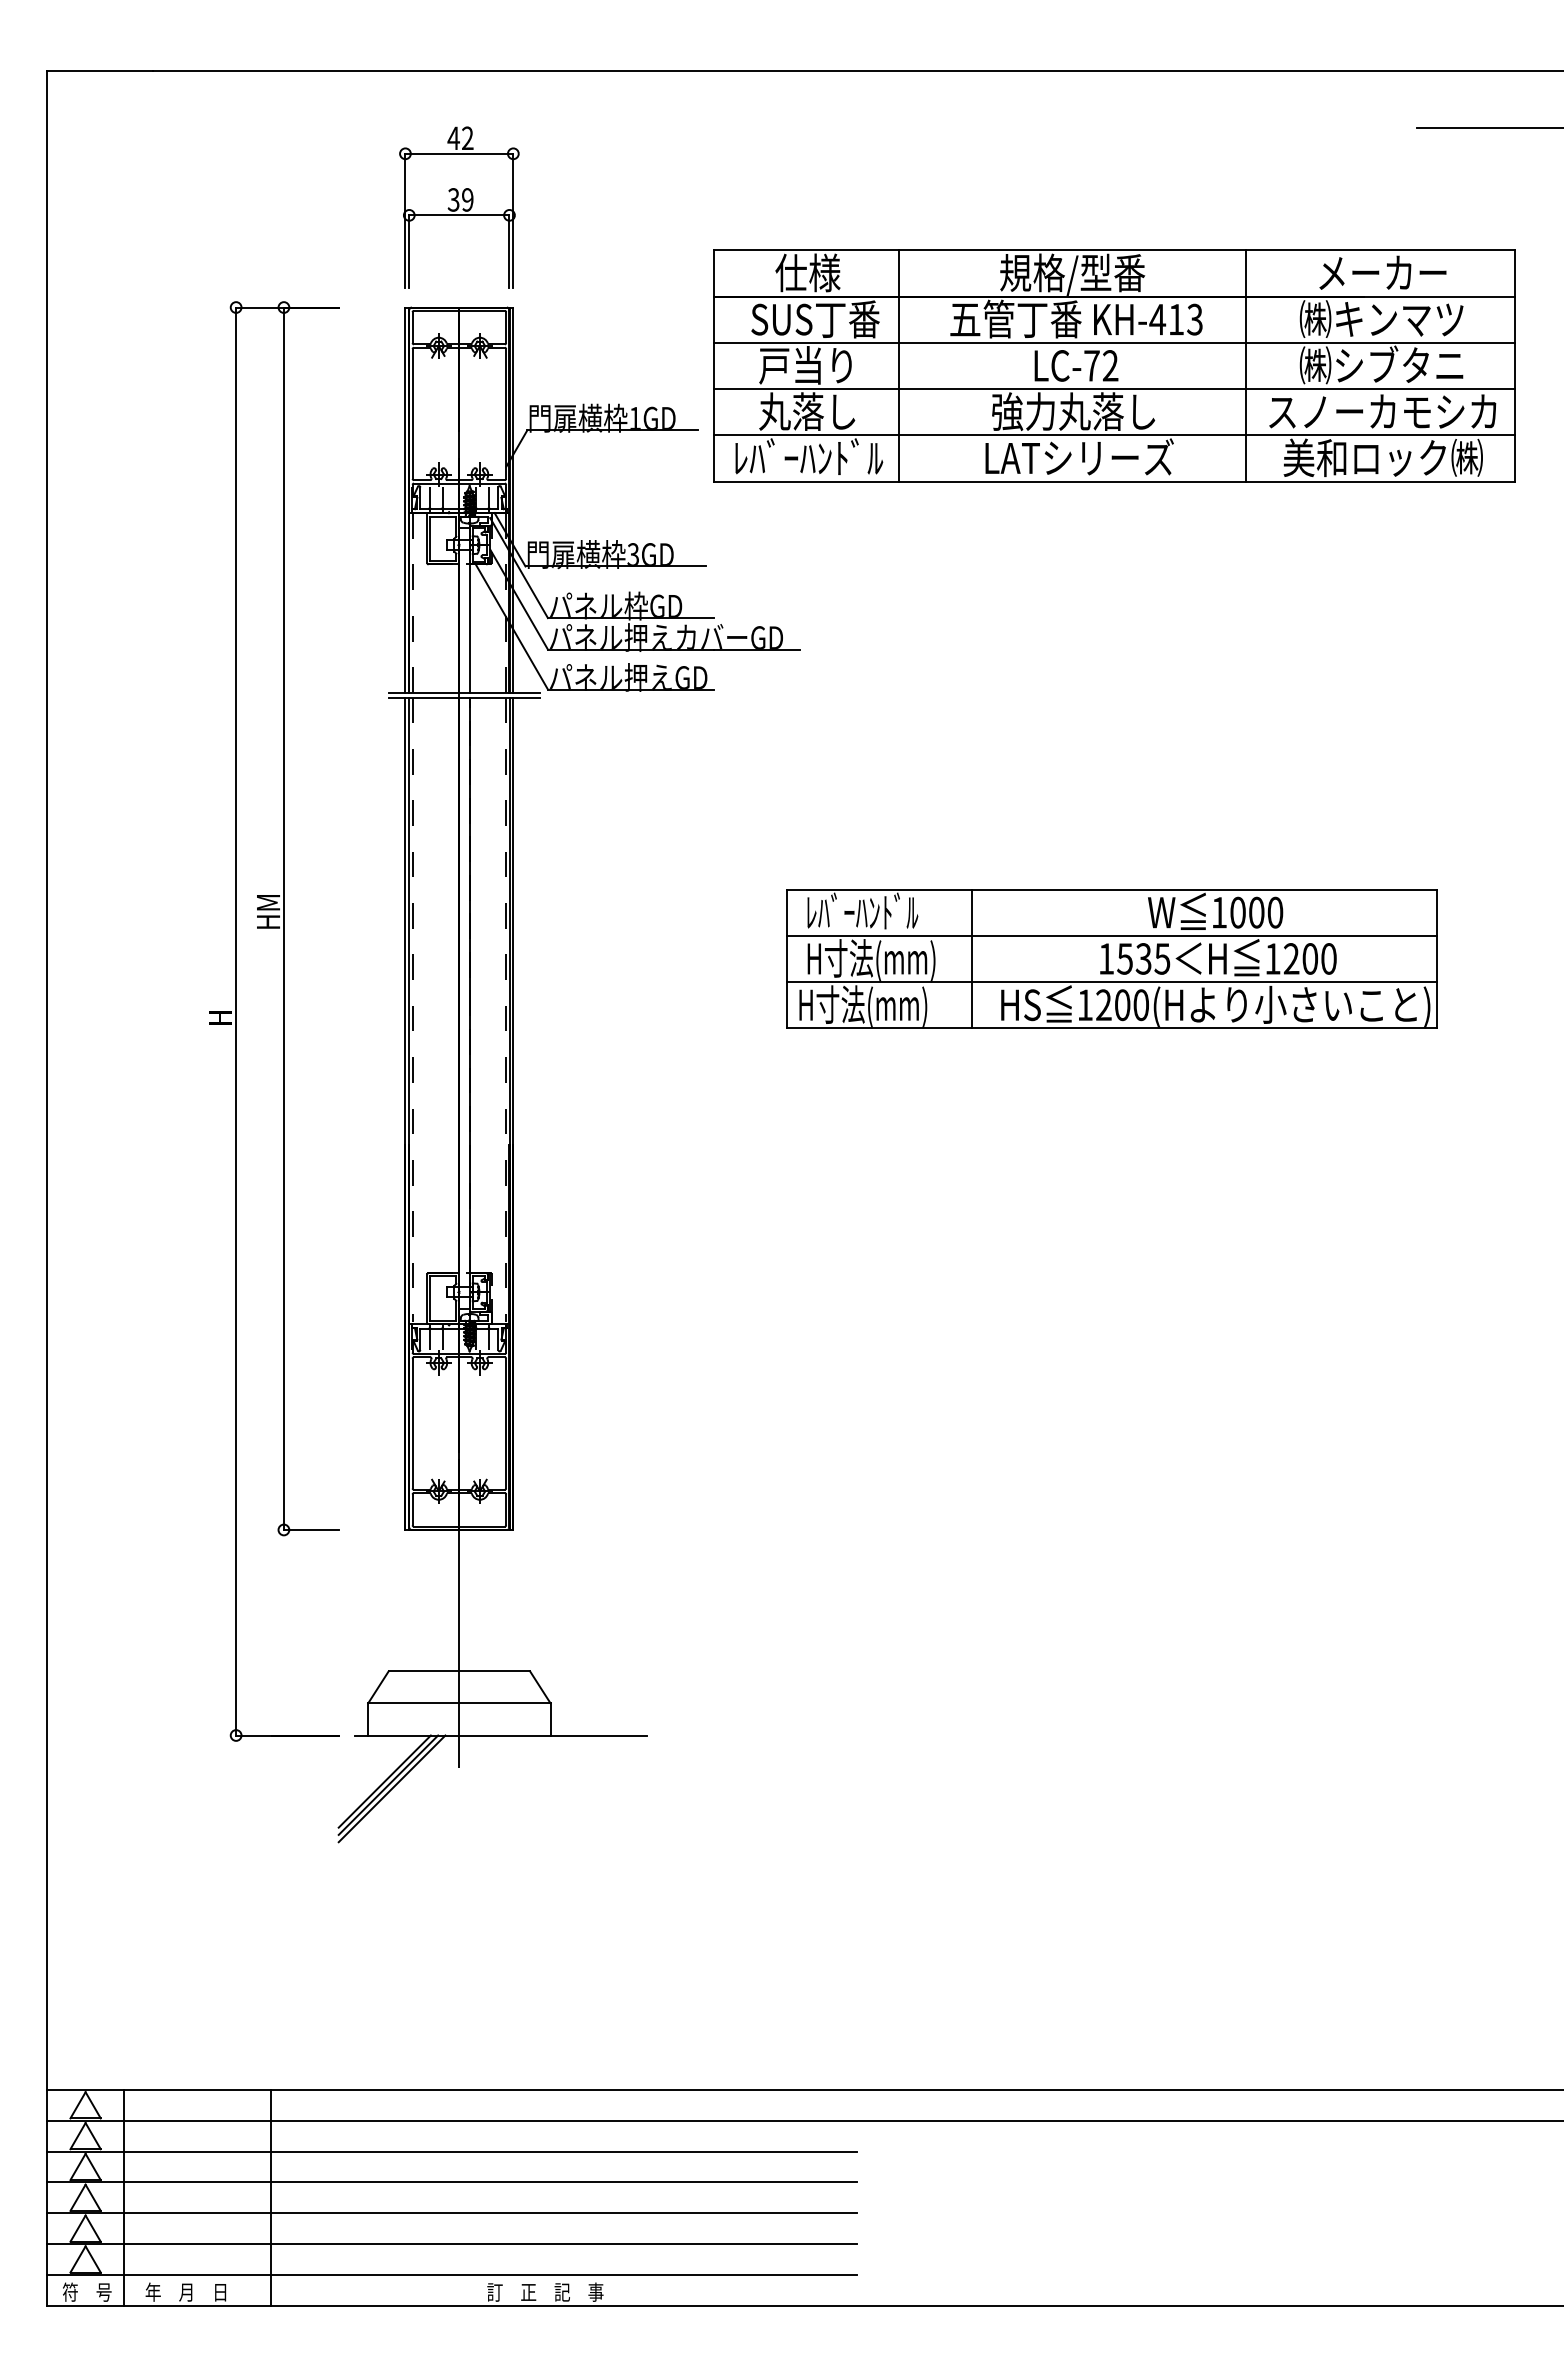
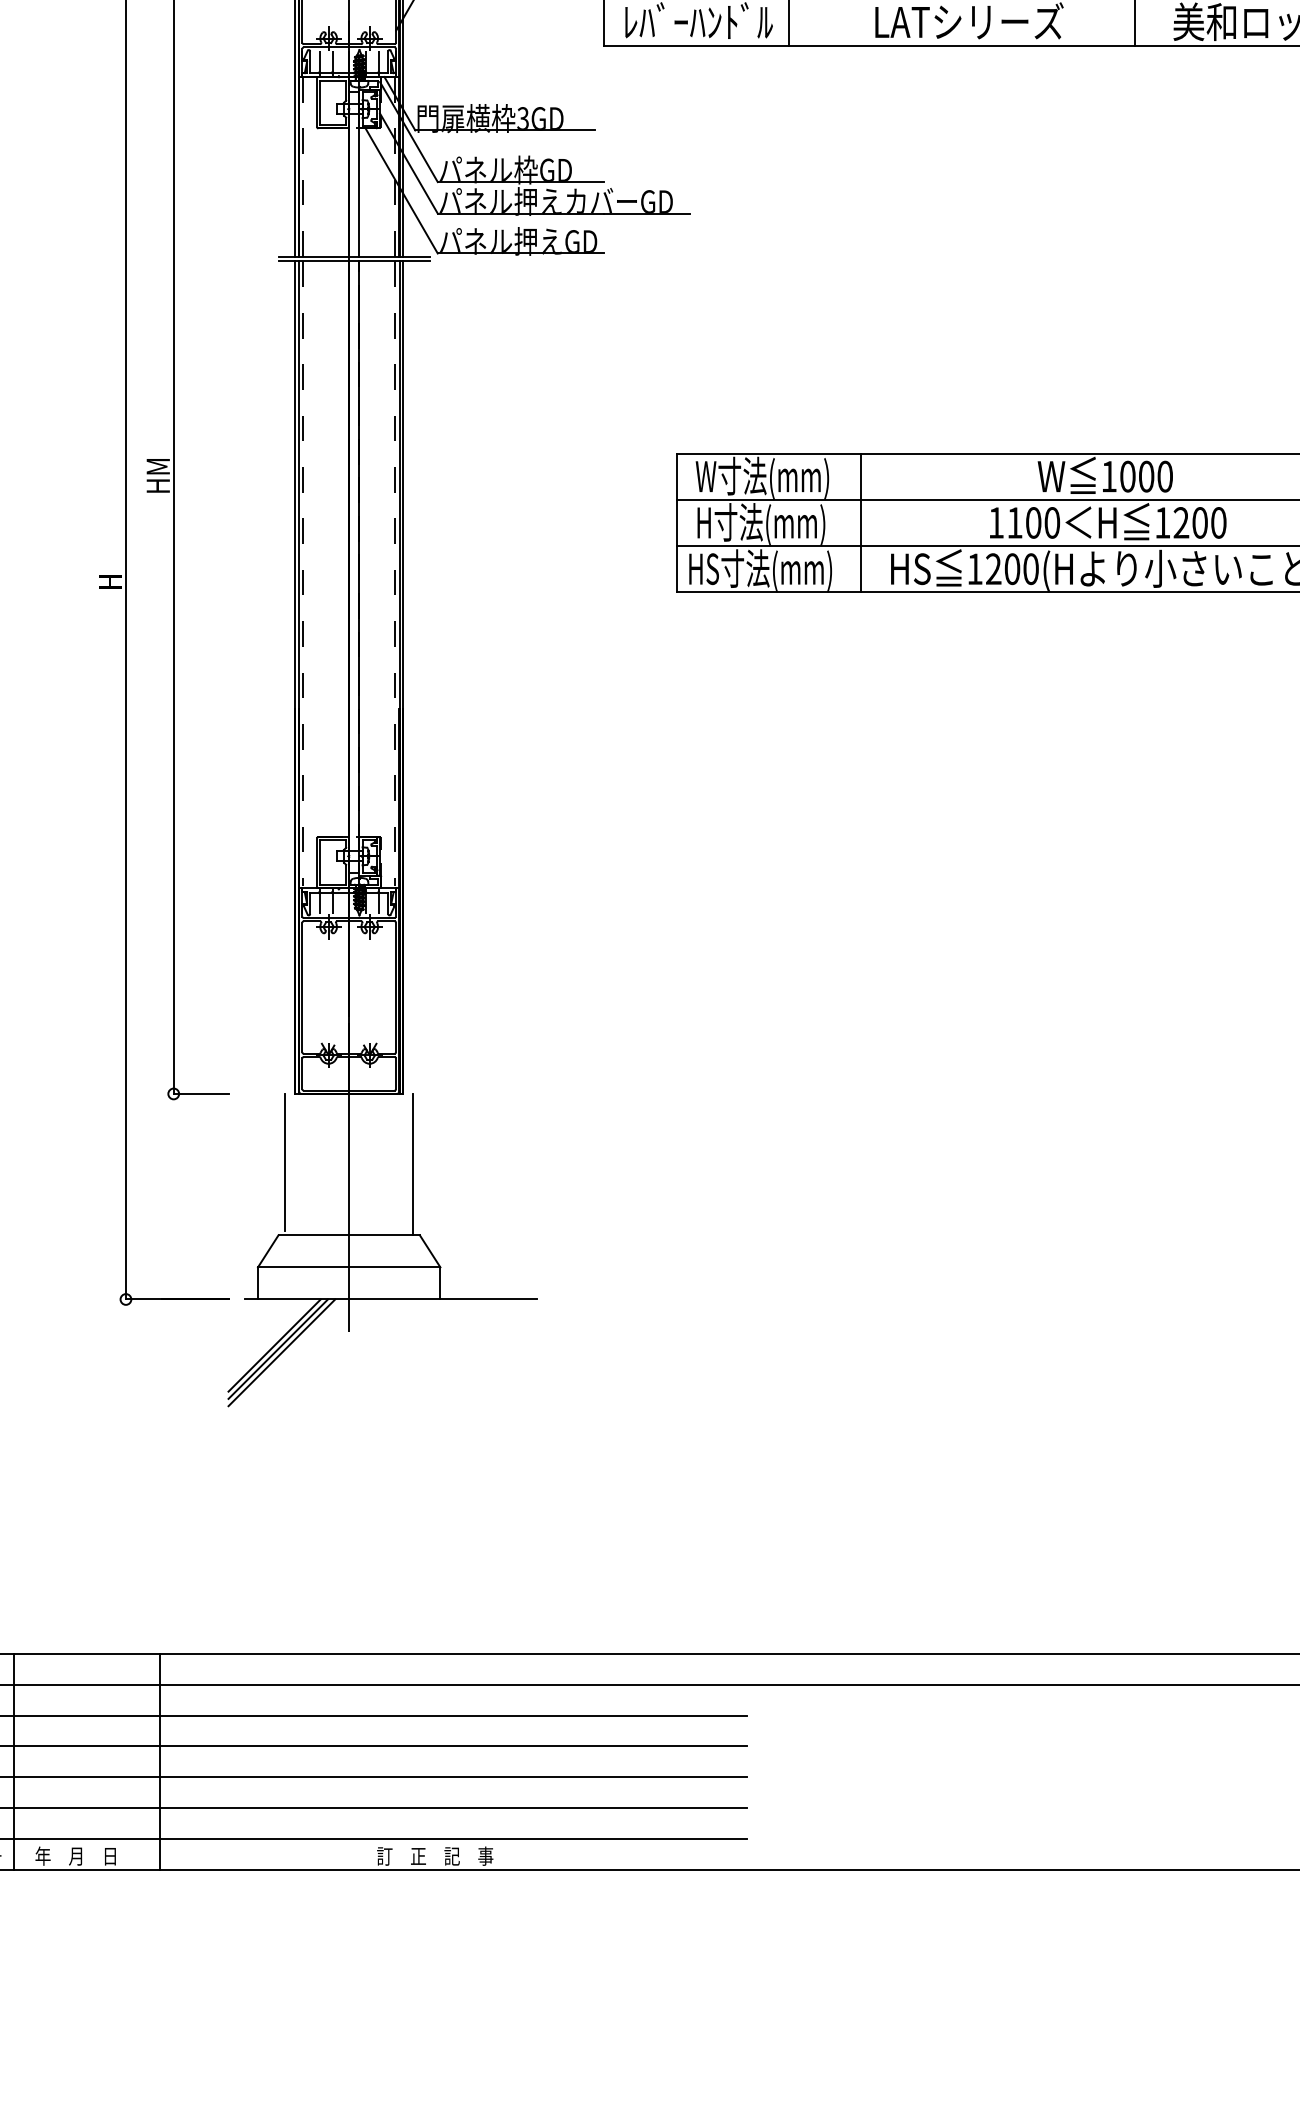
text: (872, 913) -> (762, 477), ﾚﾊﾞｰﾊﾝﾄﾞﾙ -> W寸法(mm)
text: (1143, 958) -> (1033, 522), 1535 -> 1100
text: (879, 1005) -> (769, 569), H寸法(mm) -> HS寸法(mm)
line: (395, 1597) -> (285, 1161), added
line: (523, 1600) -> (413, 1164), added

